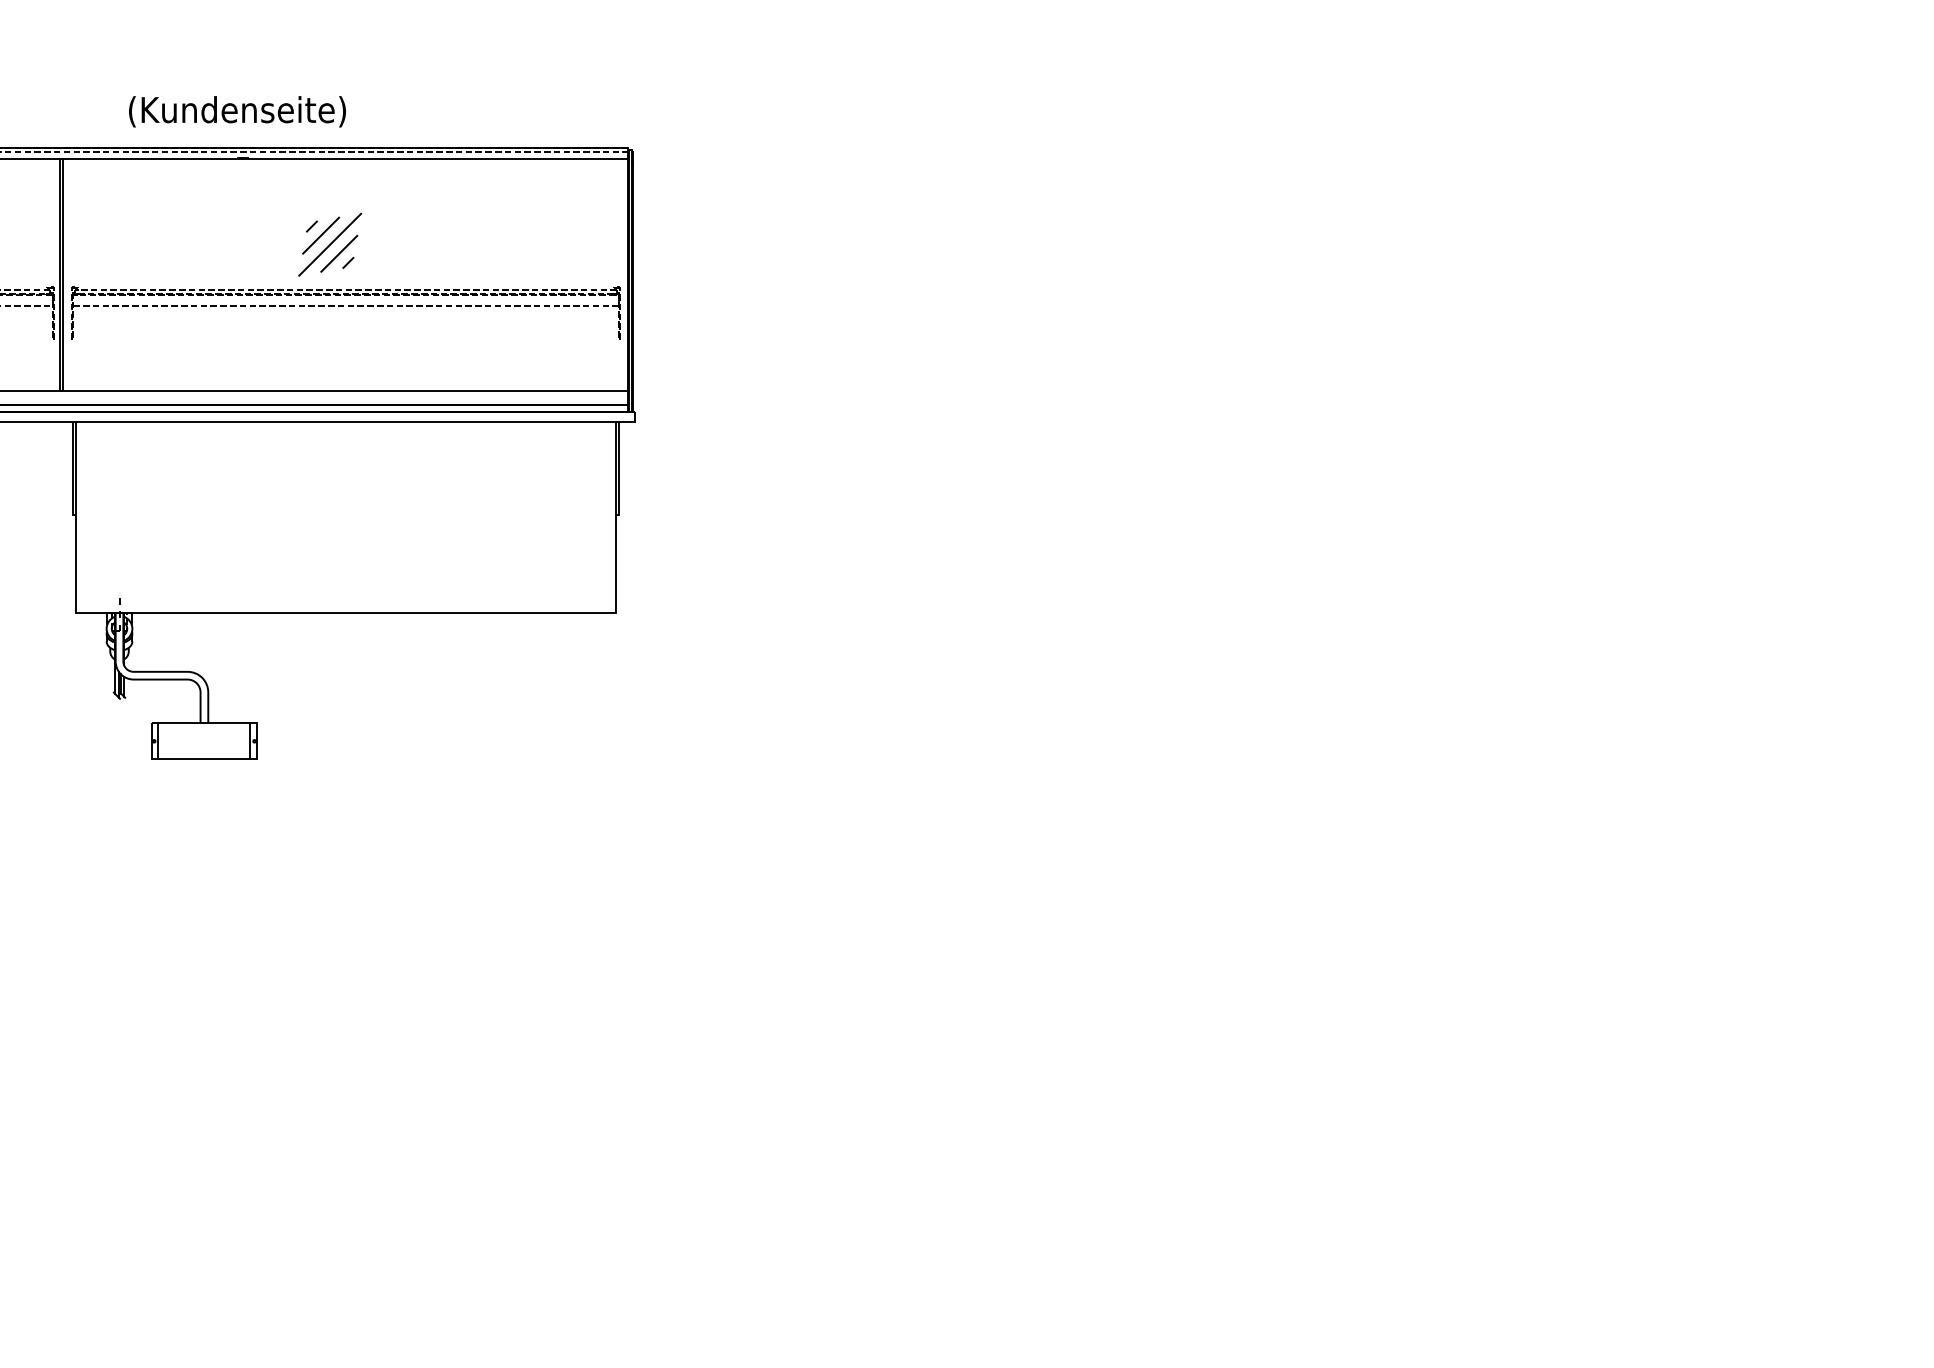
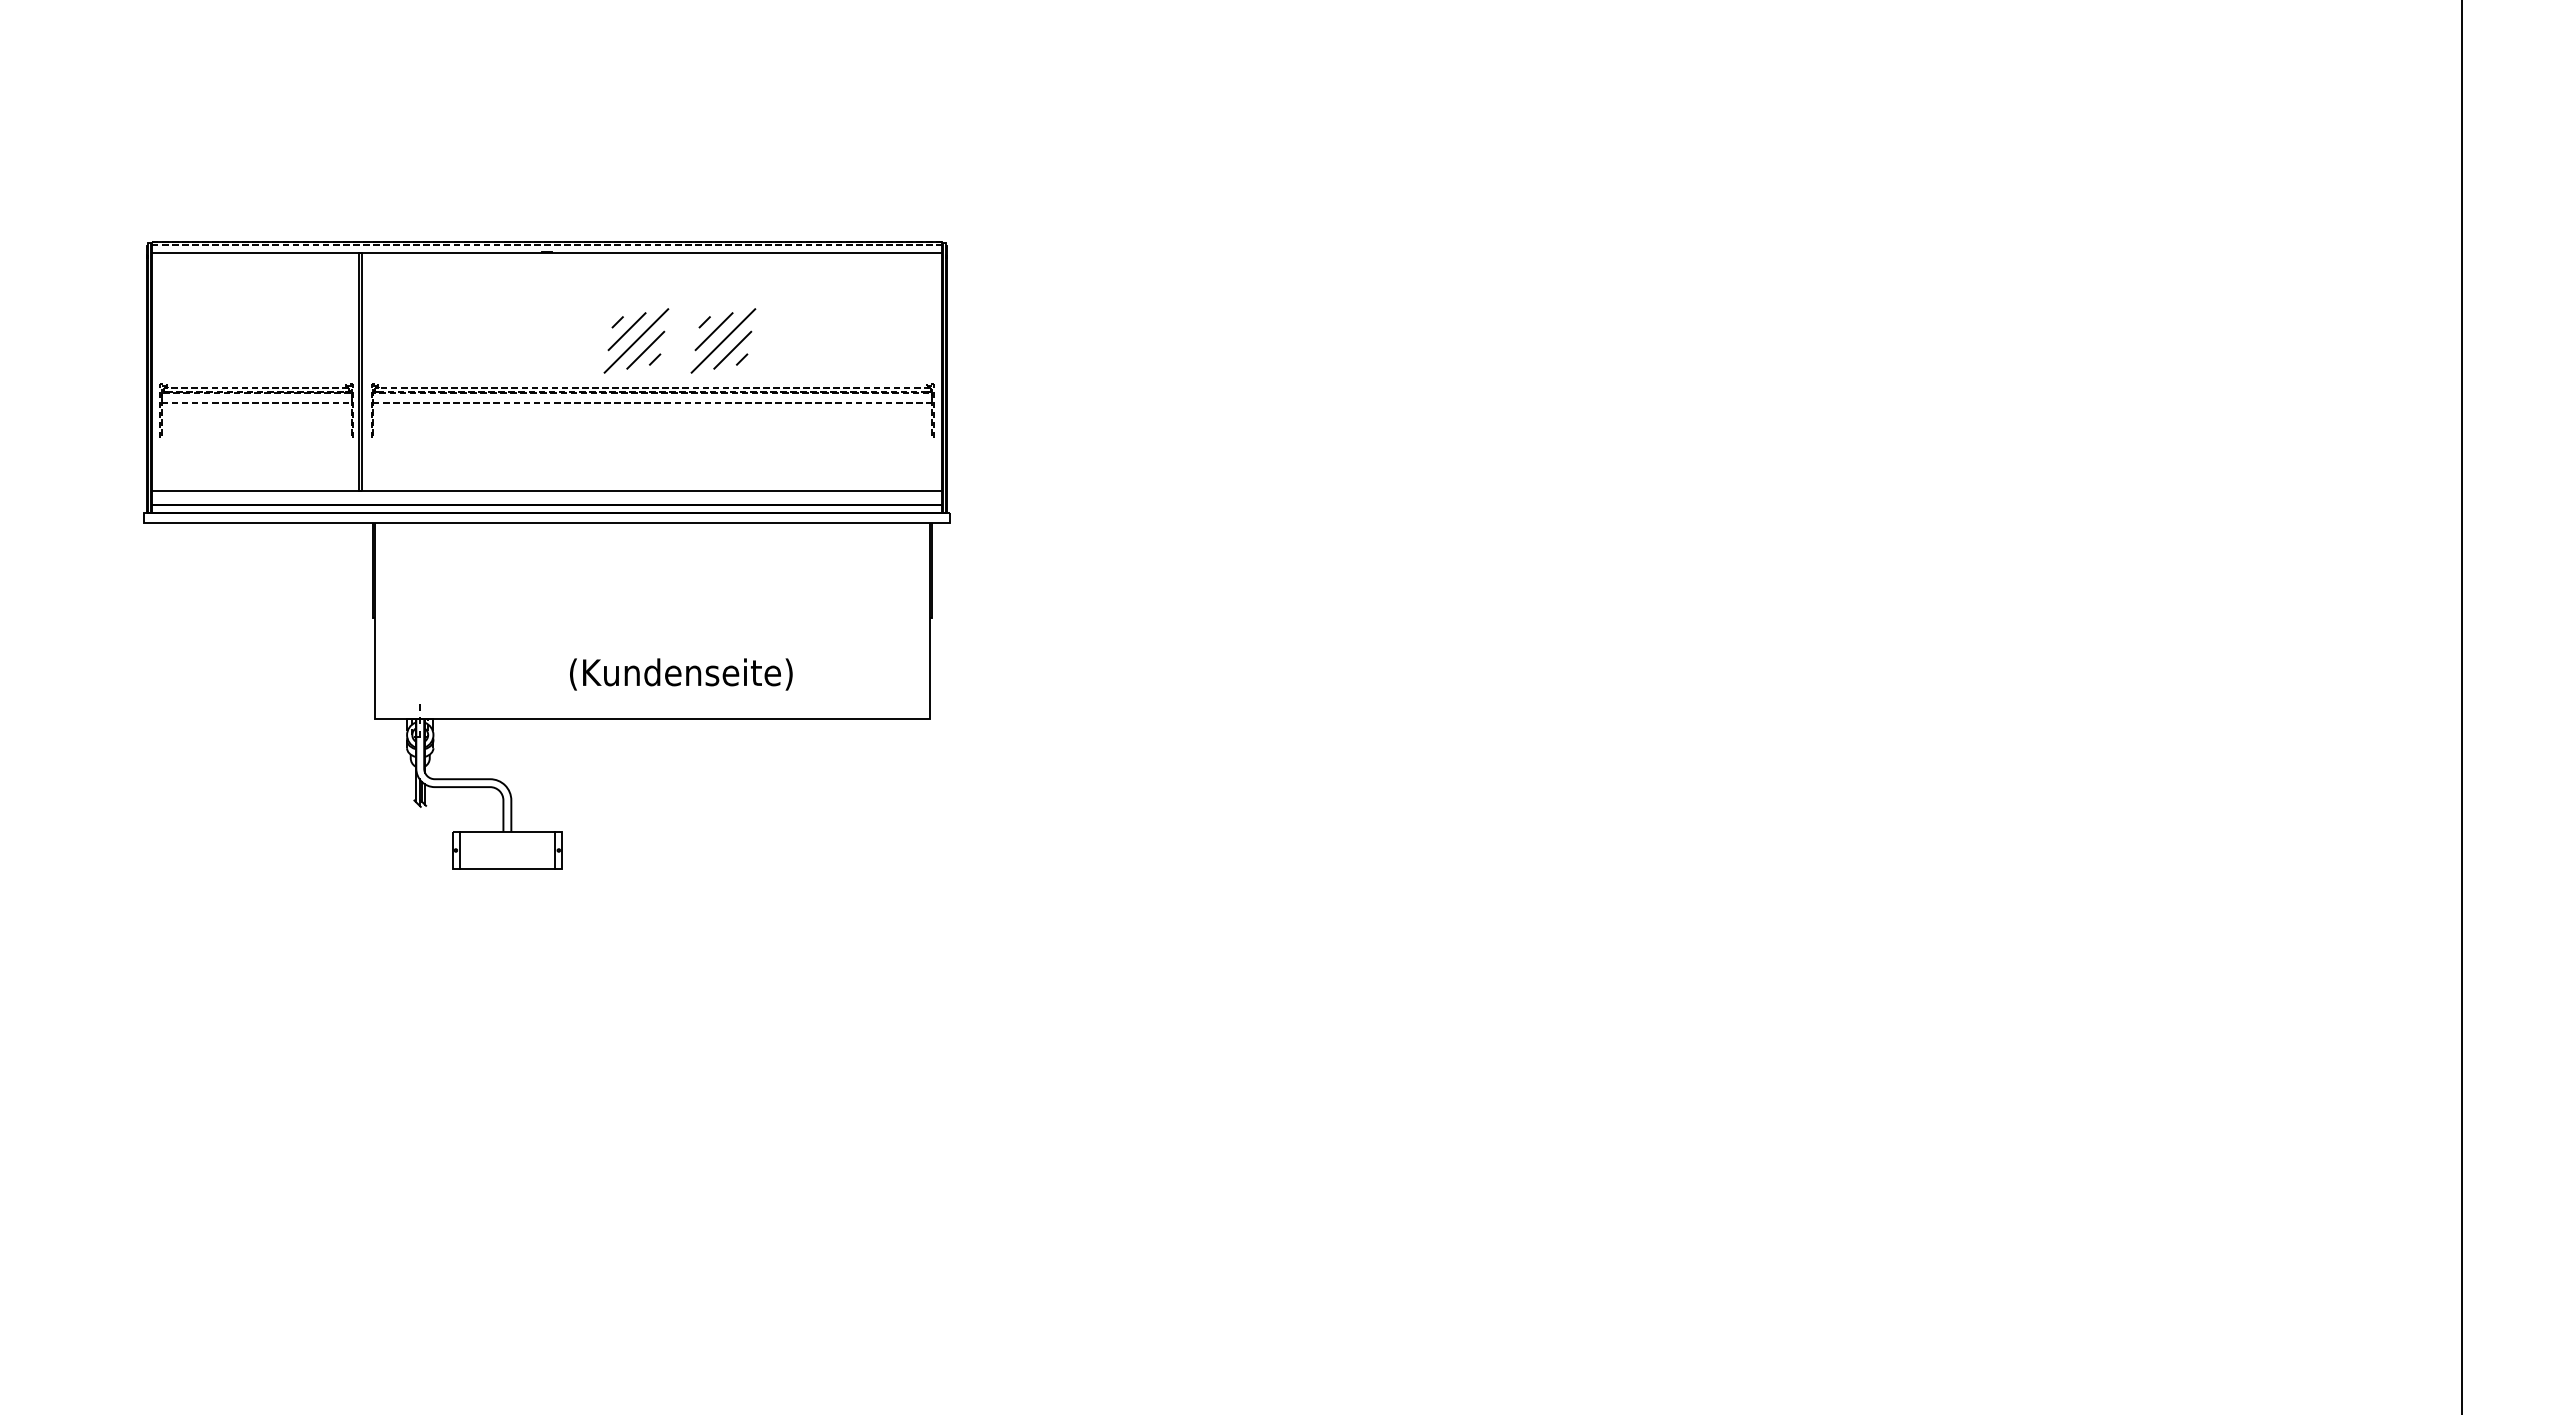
text: (237, 111) -> (681, 674), moved
part: (415, 244) -> (723, 340), added

